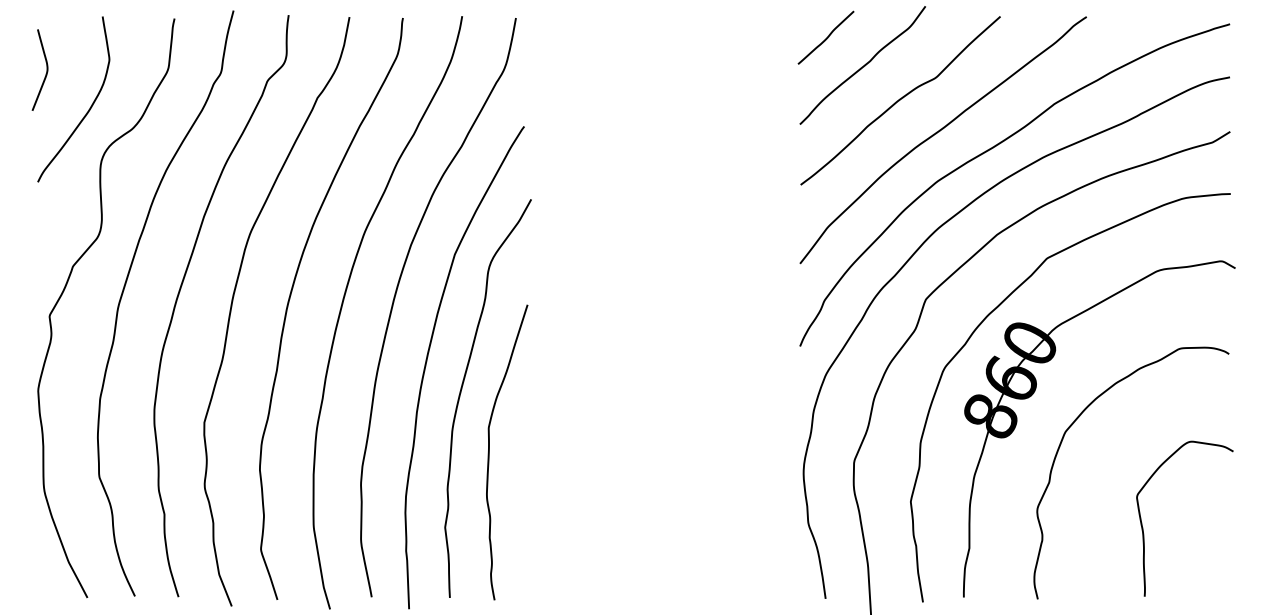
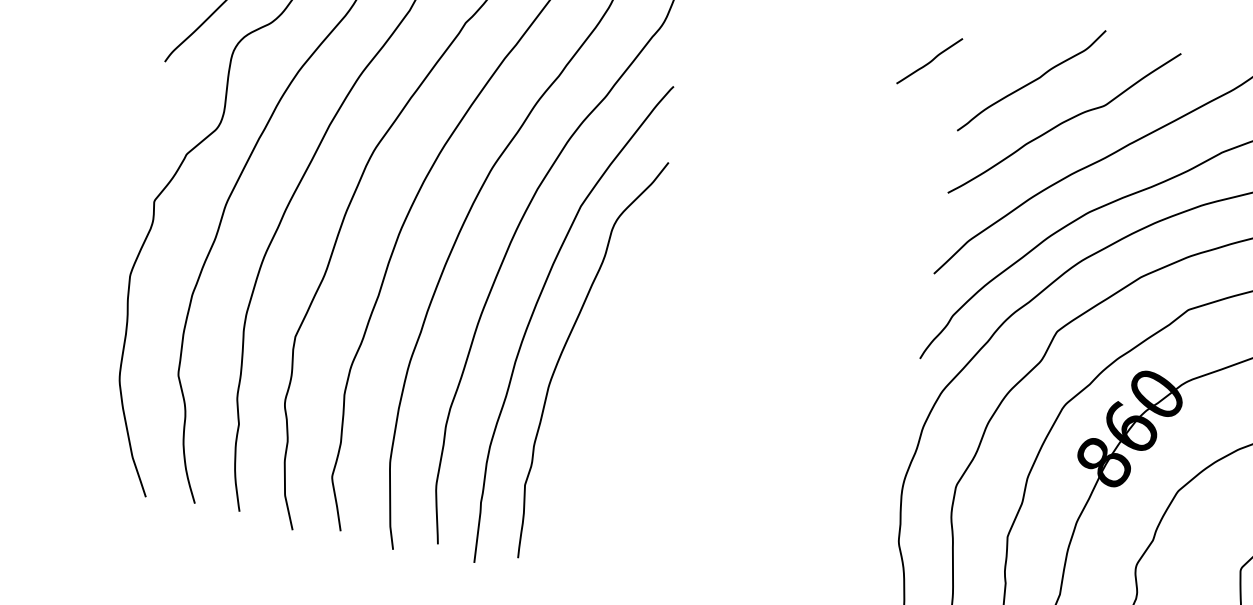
curve: (826, 37) -> (930, 61), moved
curve: (489, 452) -> (583, 415), removed

